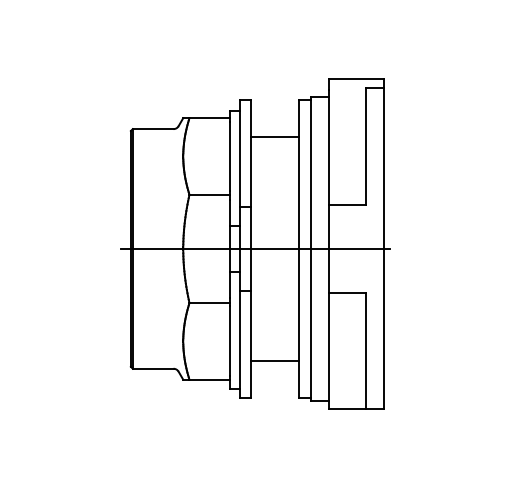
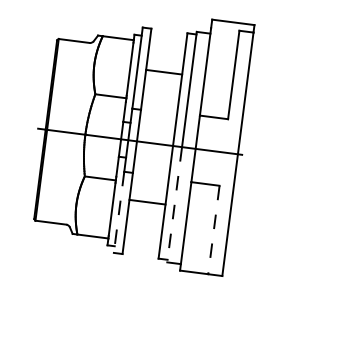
line: (274, 136) -> (163, 72), moved
line: (310, 324) -> (174, 204), solid -> dashed
line: (239, 344) -> (118, 212), solid -> dashed
line: (365, 351) -> (213, 230), solid -> dashed
line: (274, 361) -> (147, 202), moved

